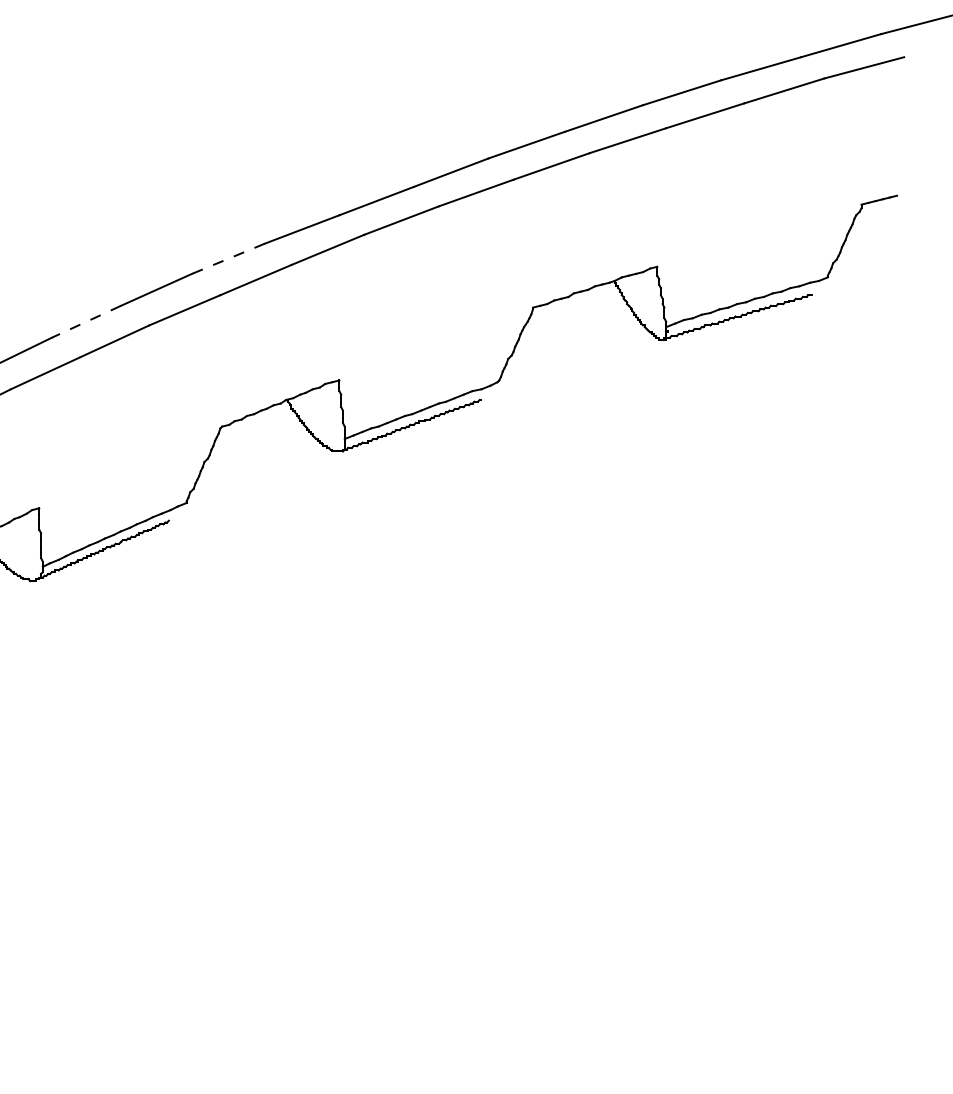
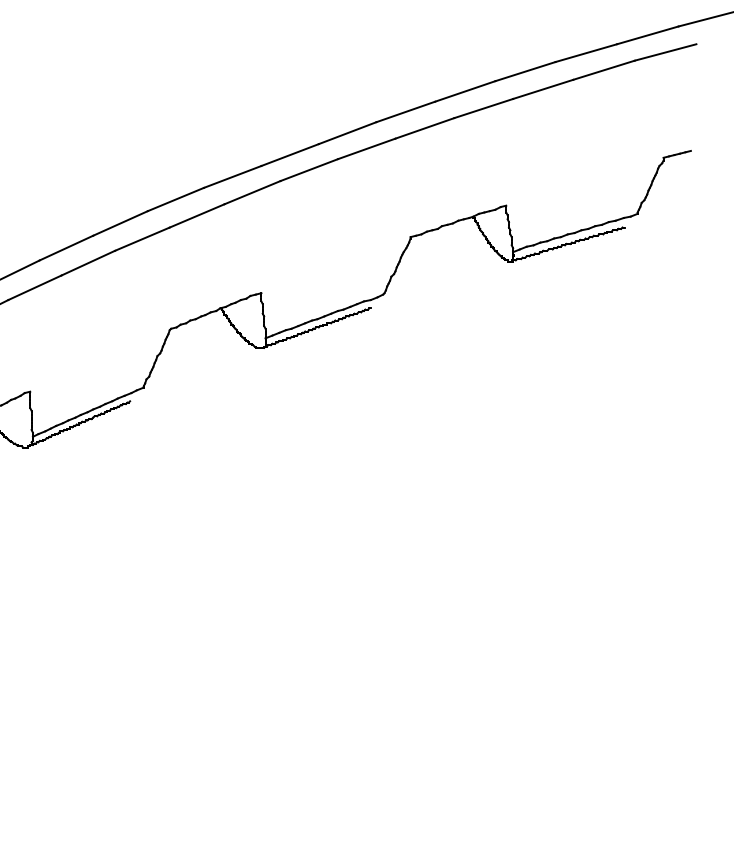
line: (227, 258) -> (175, 199), dashed -> solid
line: (85, 322) -> (65, 248), dashed -> solid

